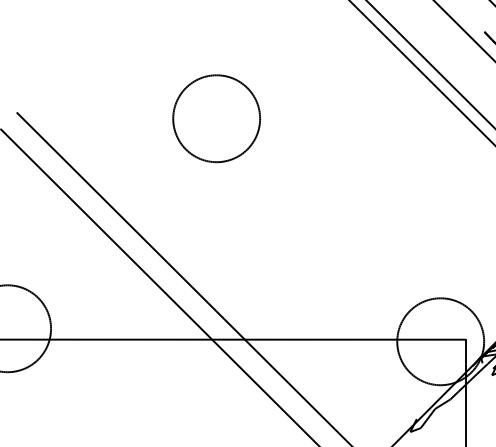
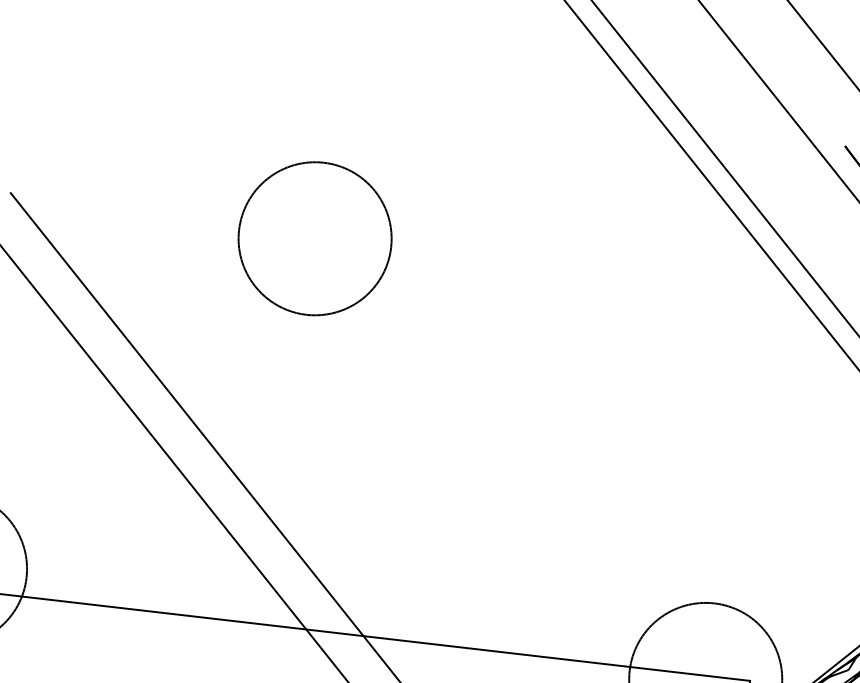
part: (216, 118) -> (314, 238), moved

